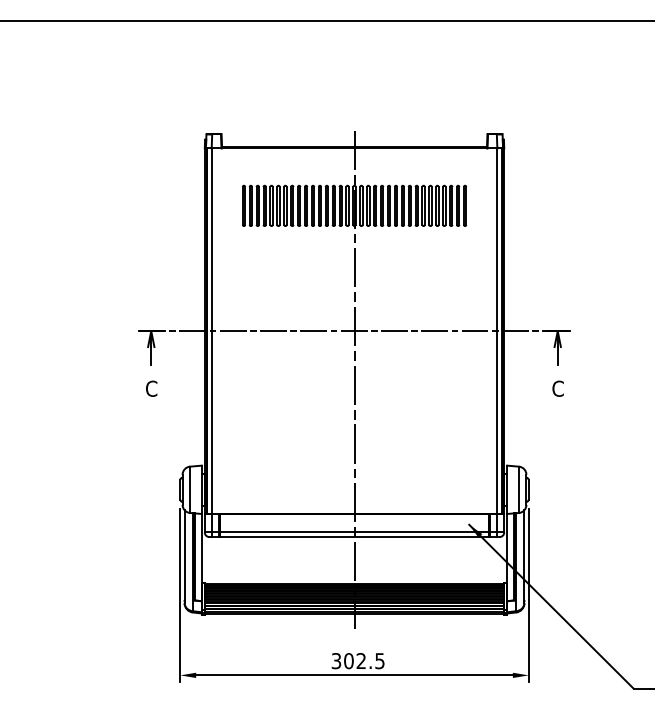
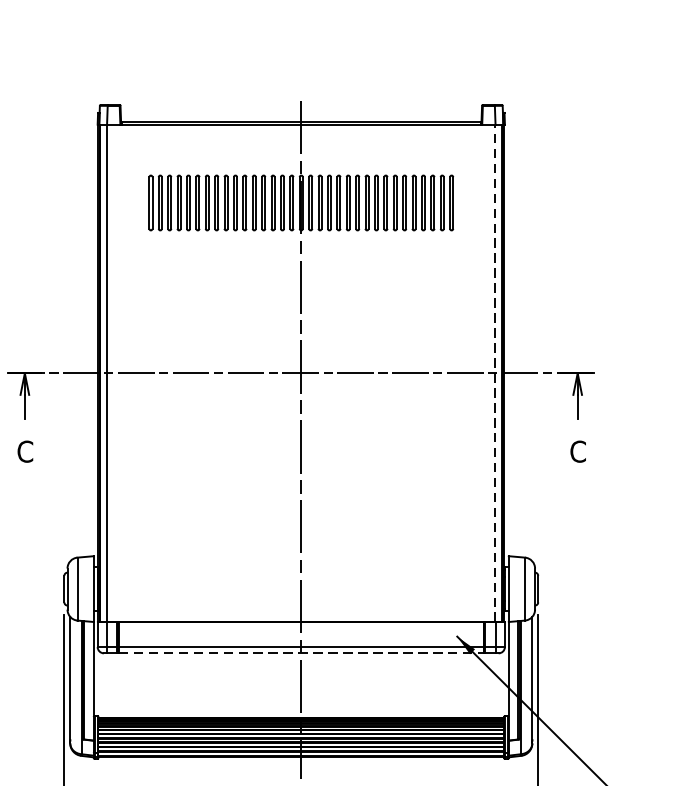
line: (497, 331) -> (495, 373), solid -> dashed
line: (355, 537) -> (302, 653), solid -> dashed

